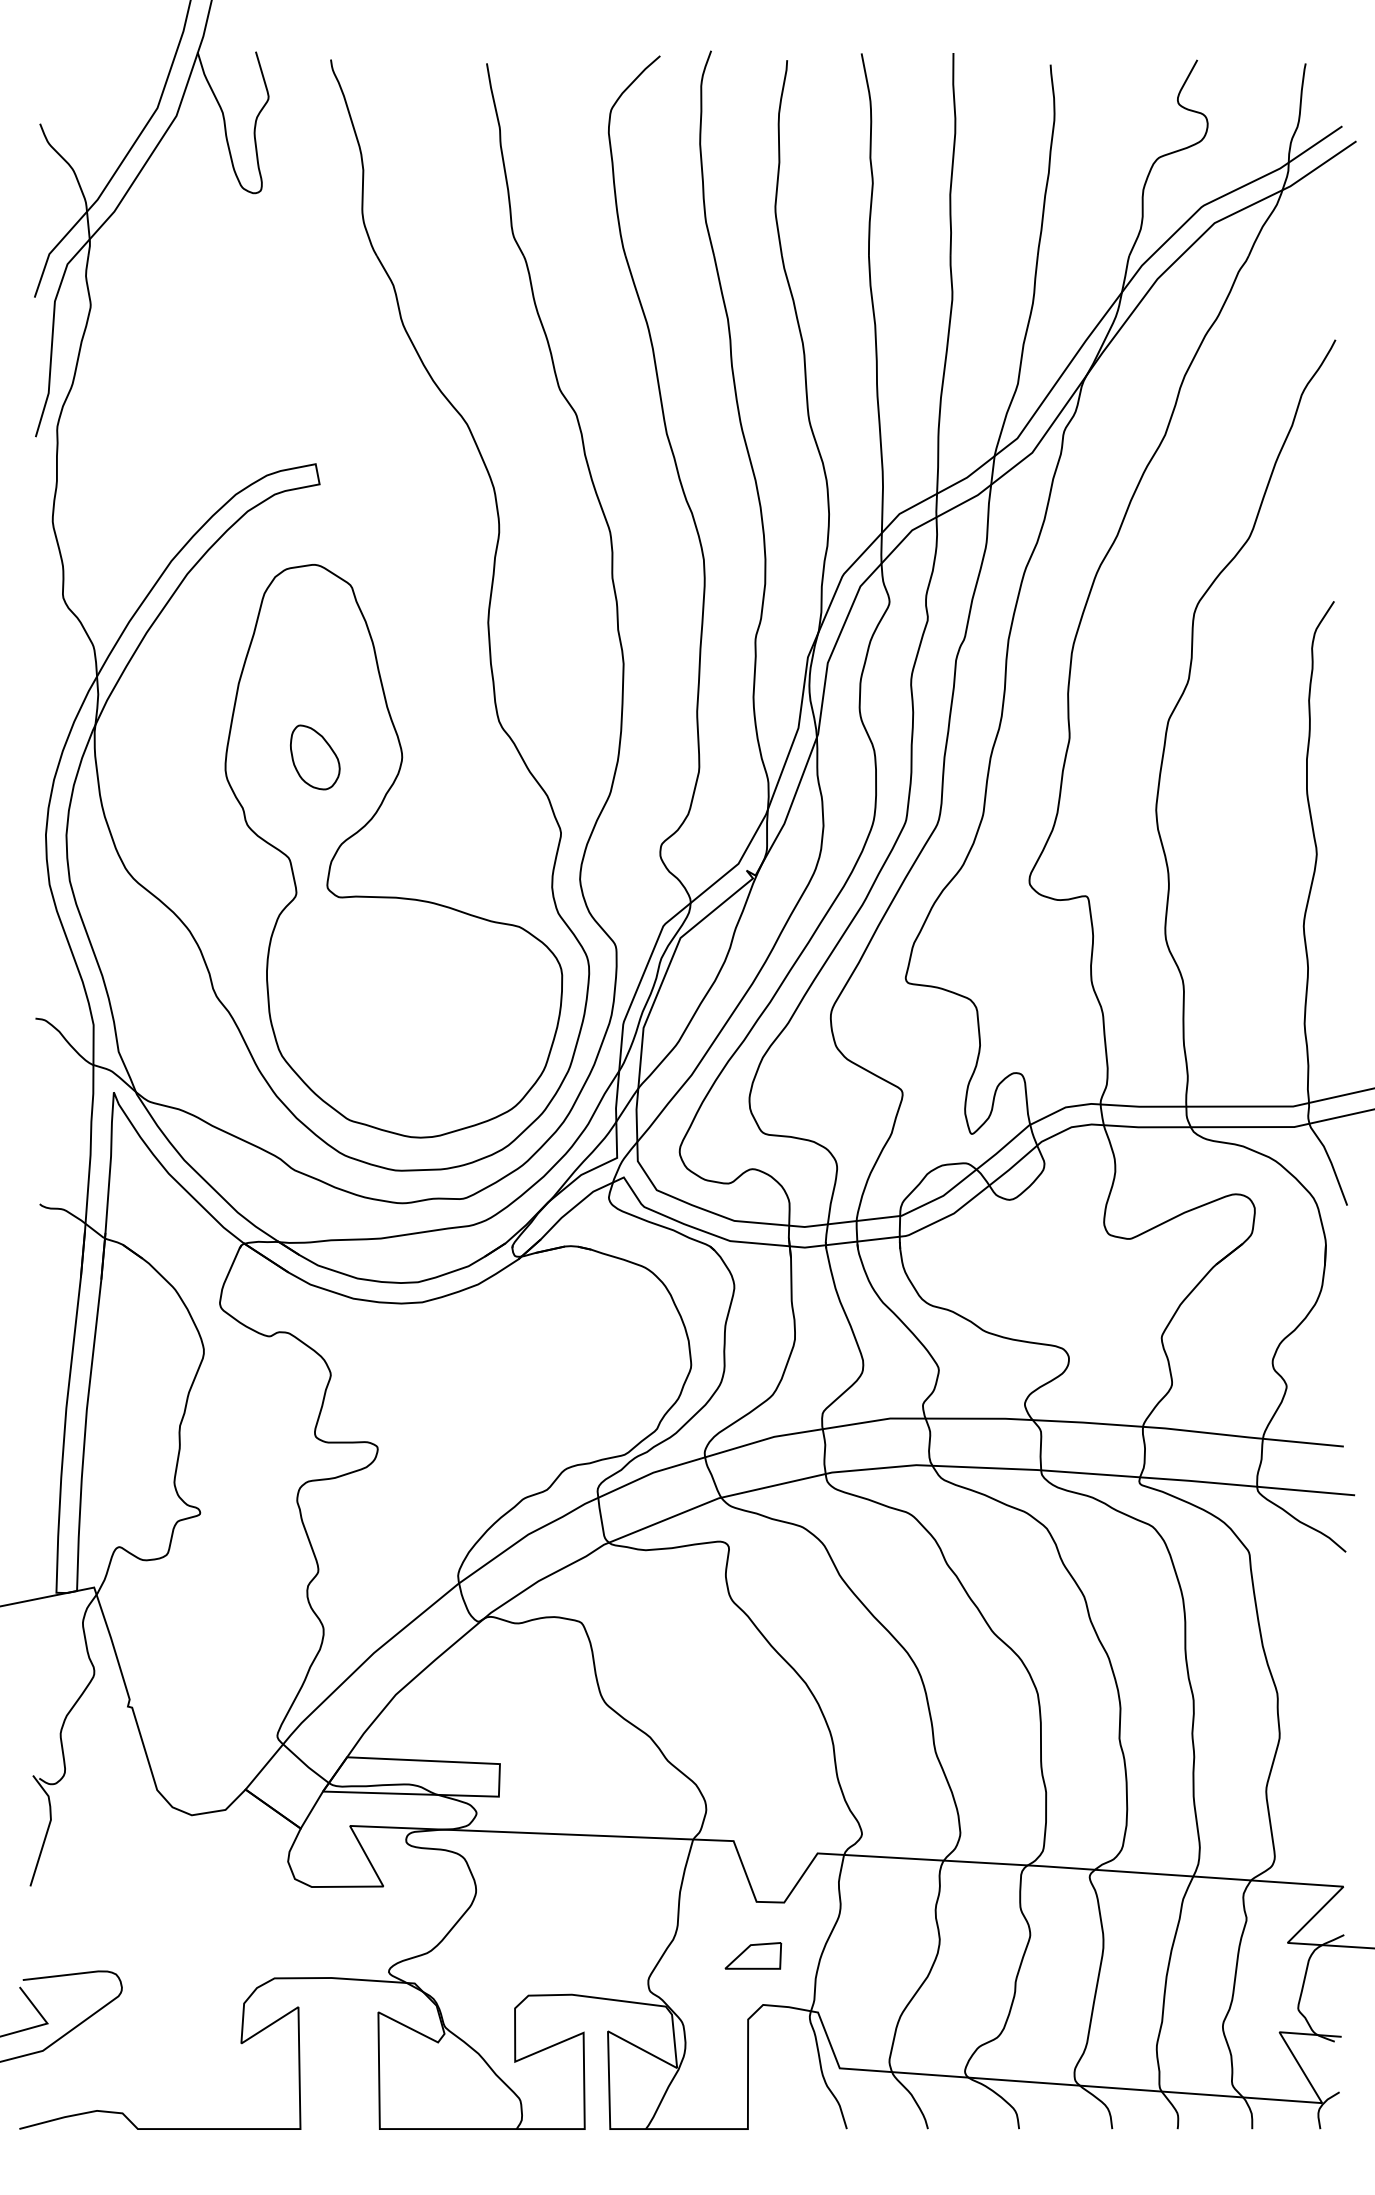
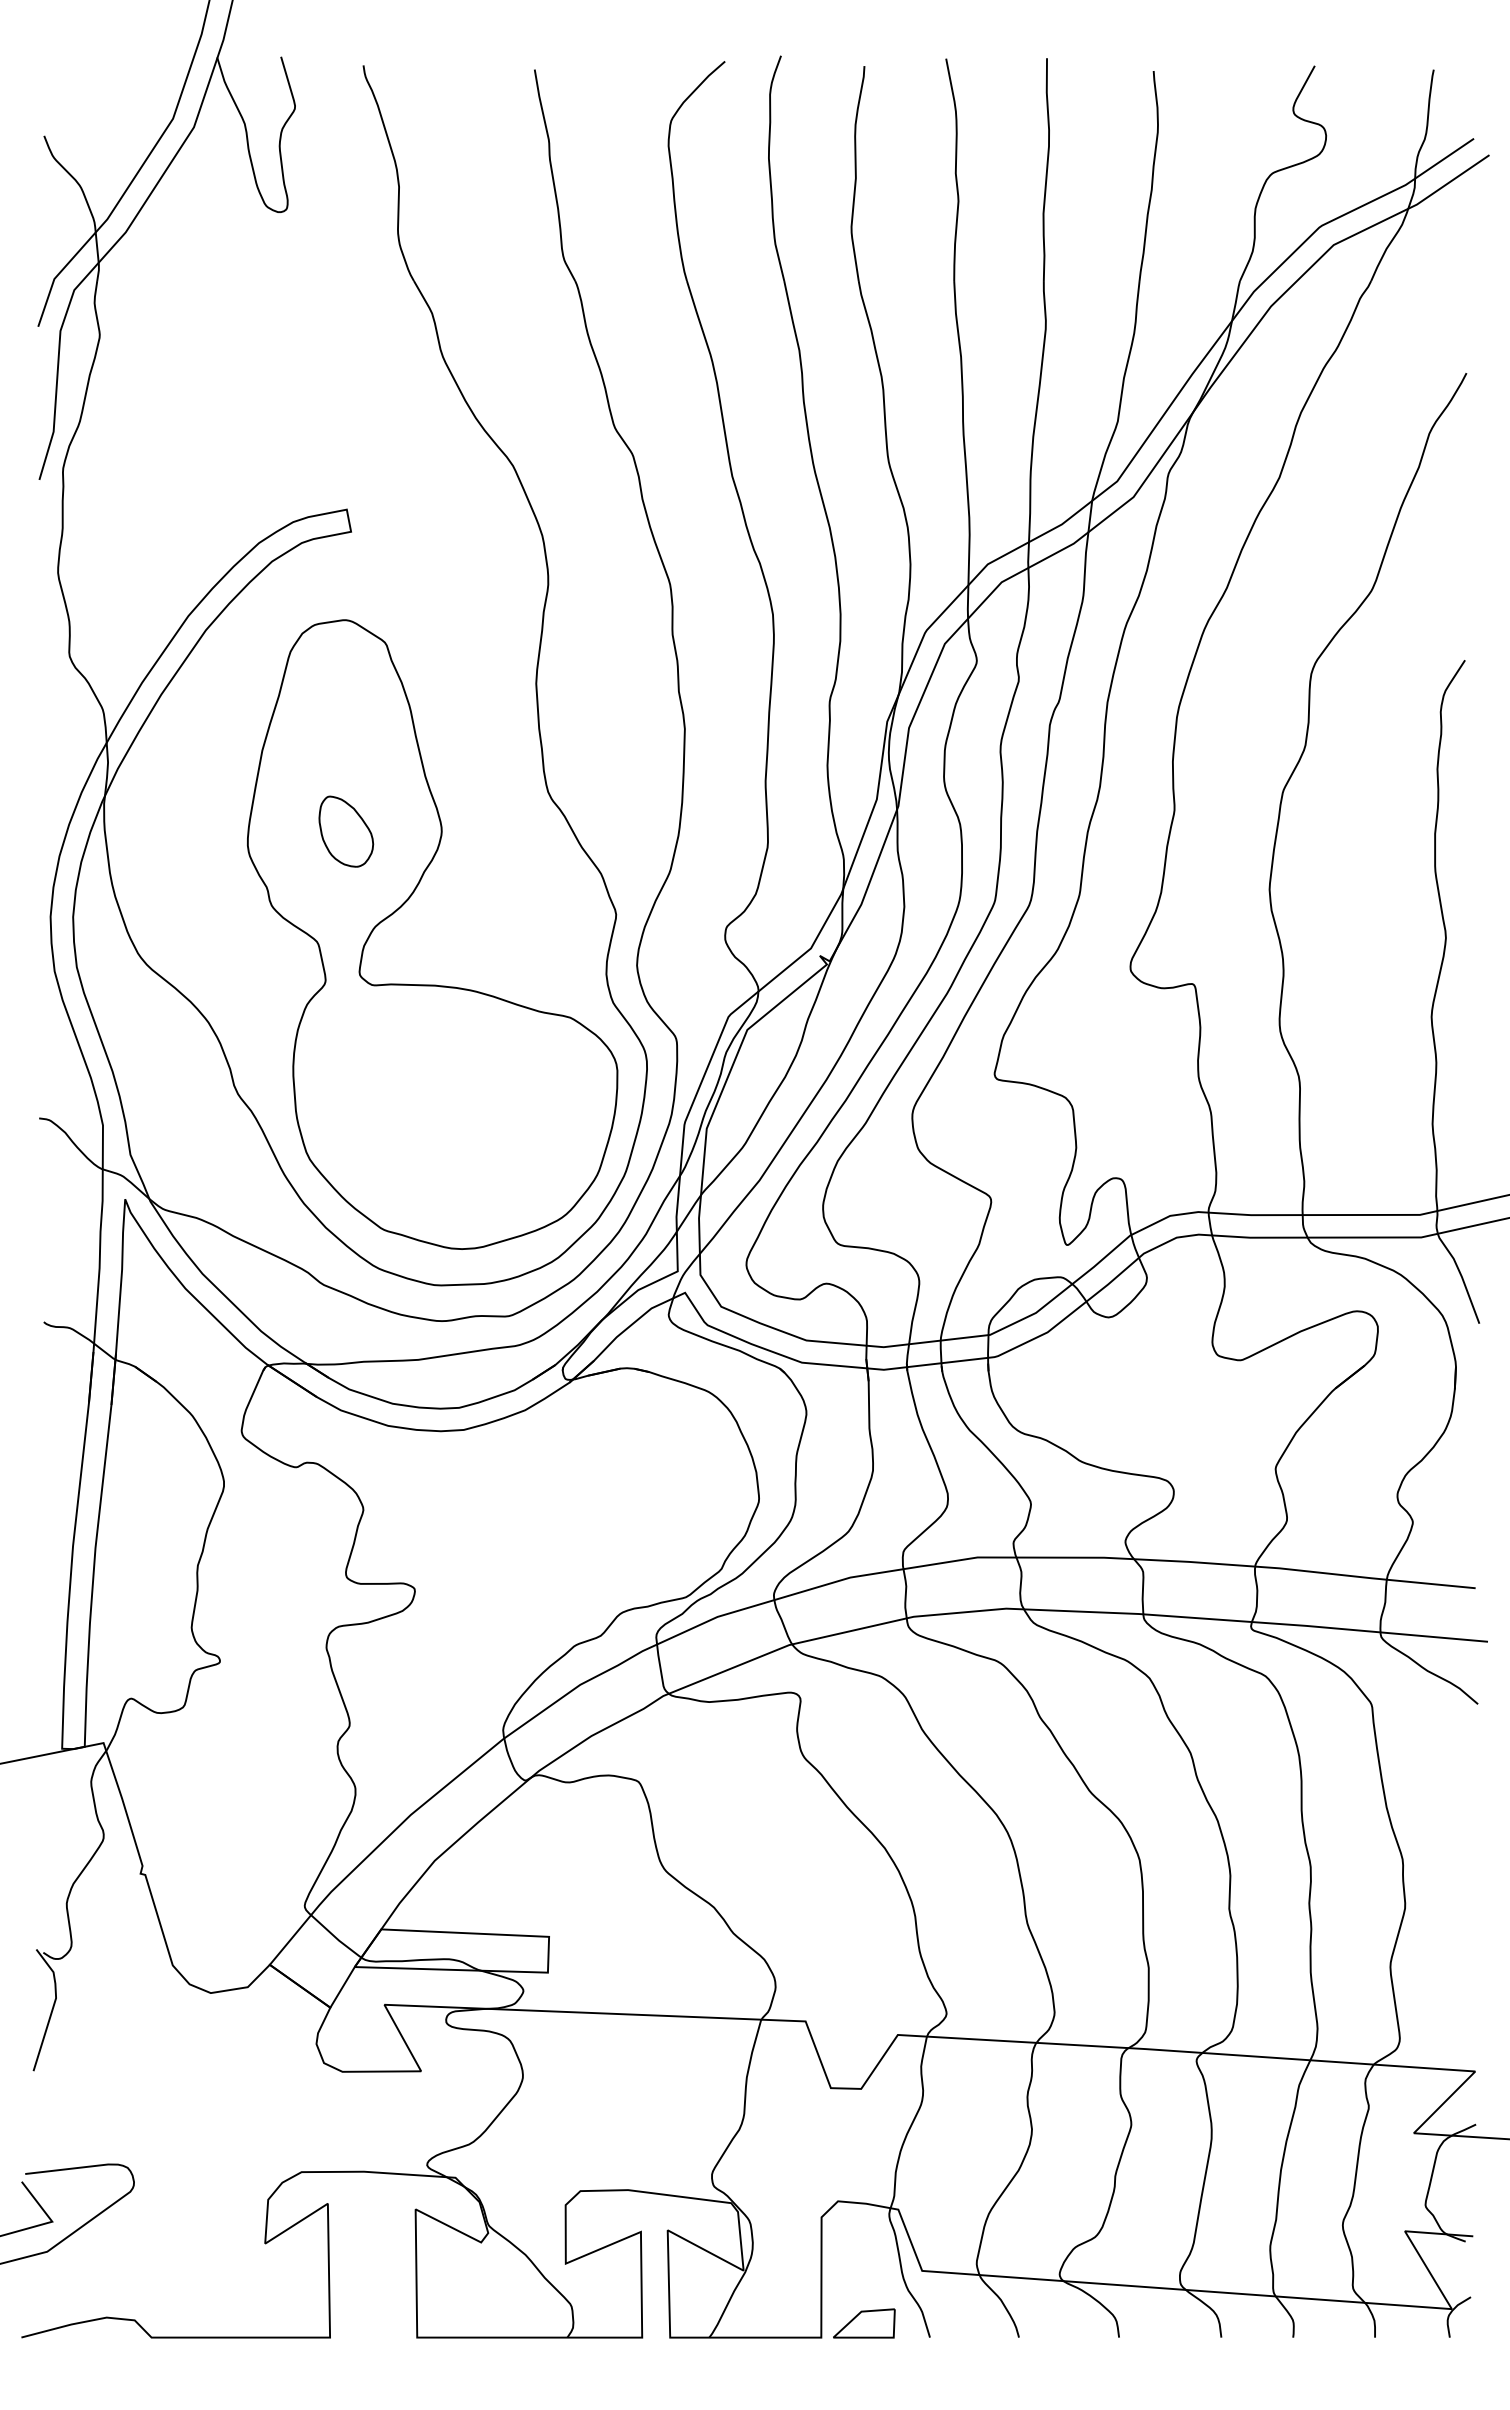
part: (753, 1955) -> (864, 2323), moved

